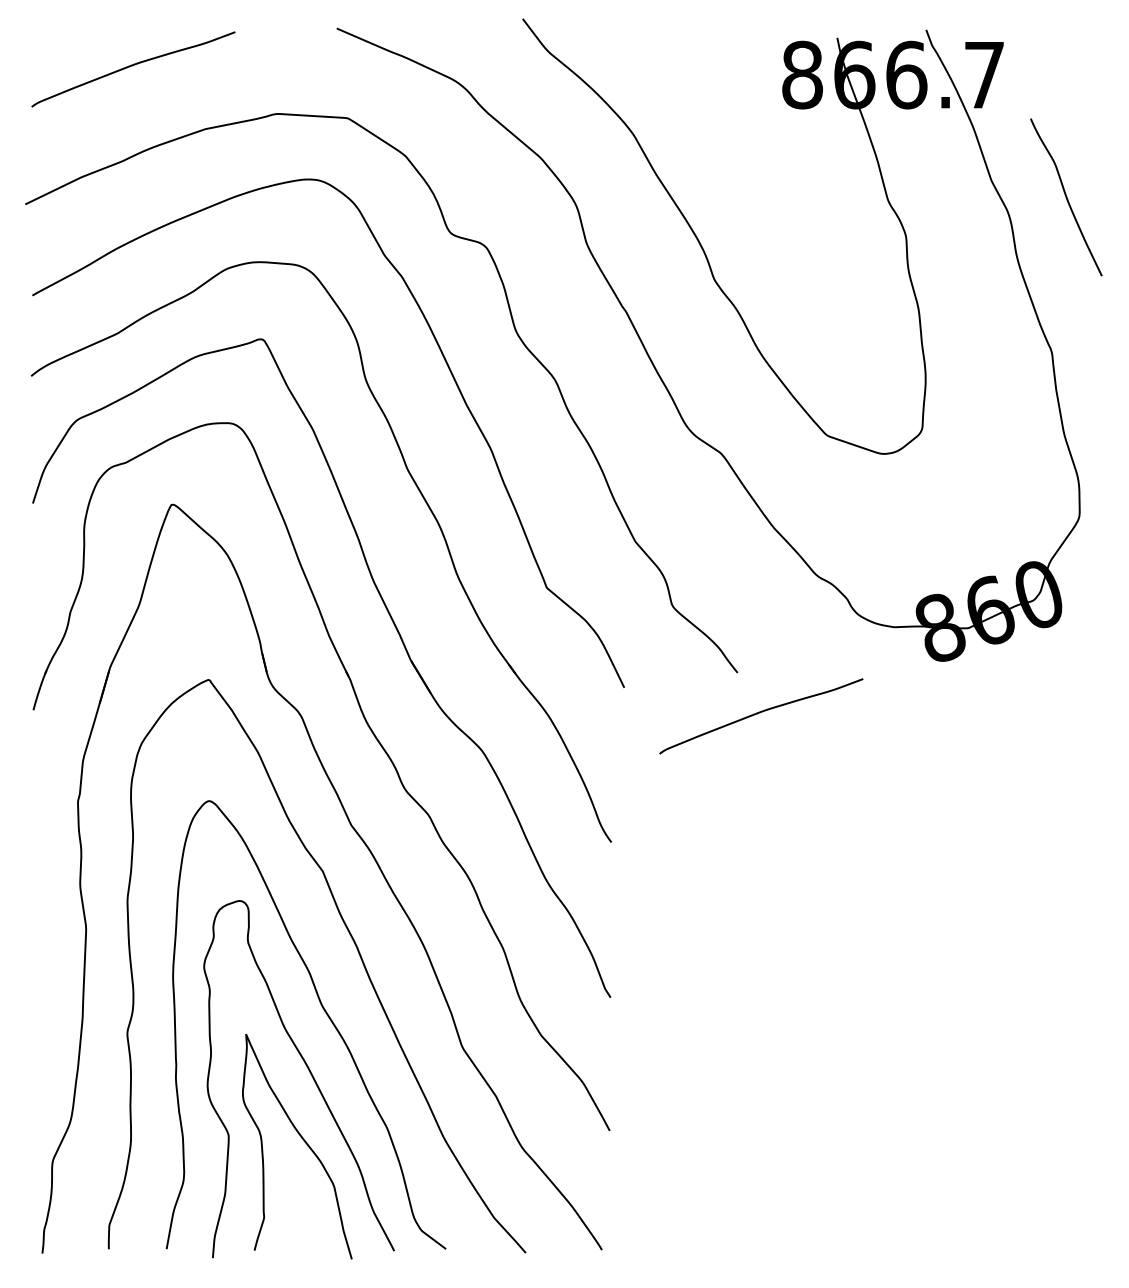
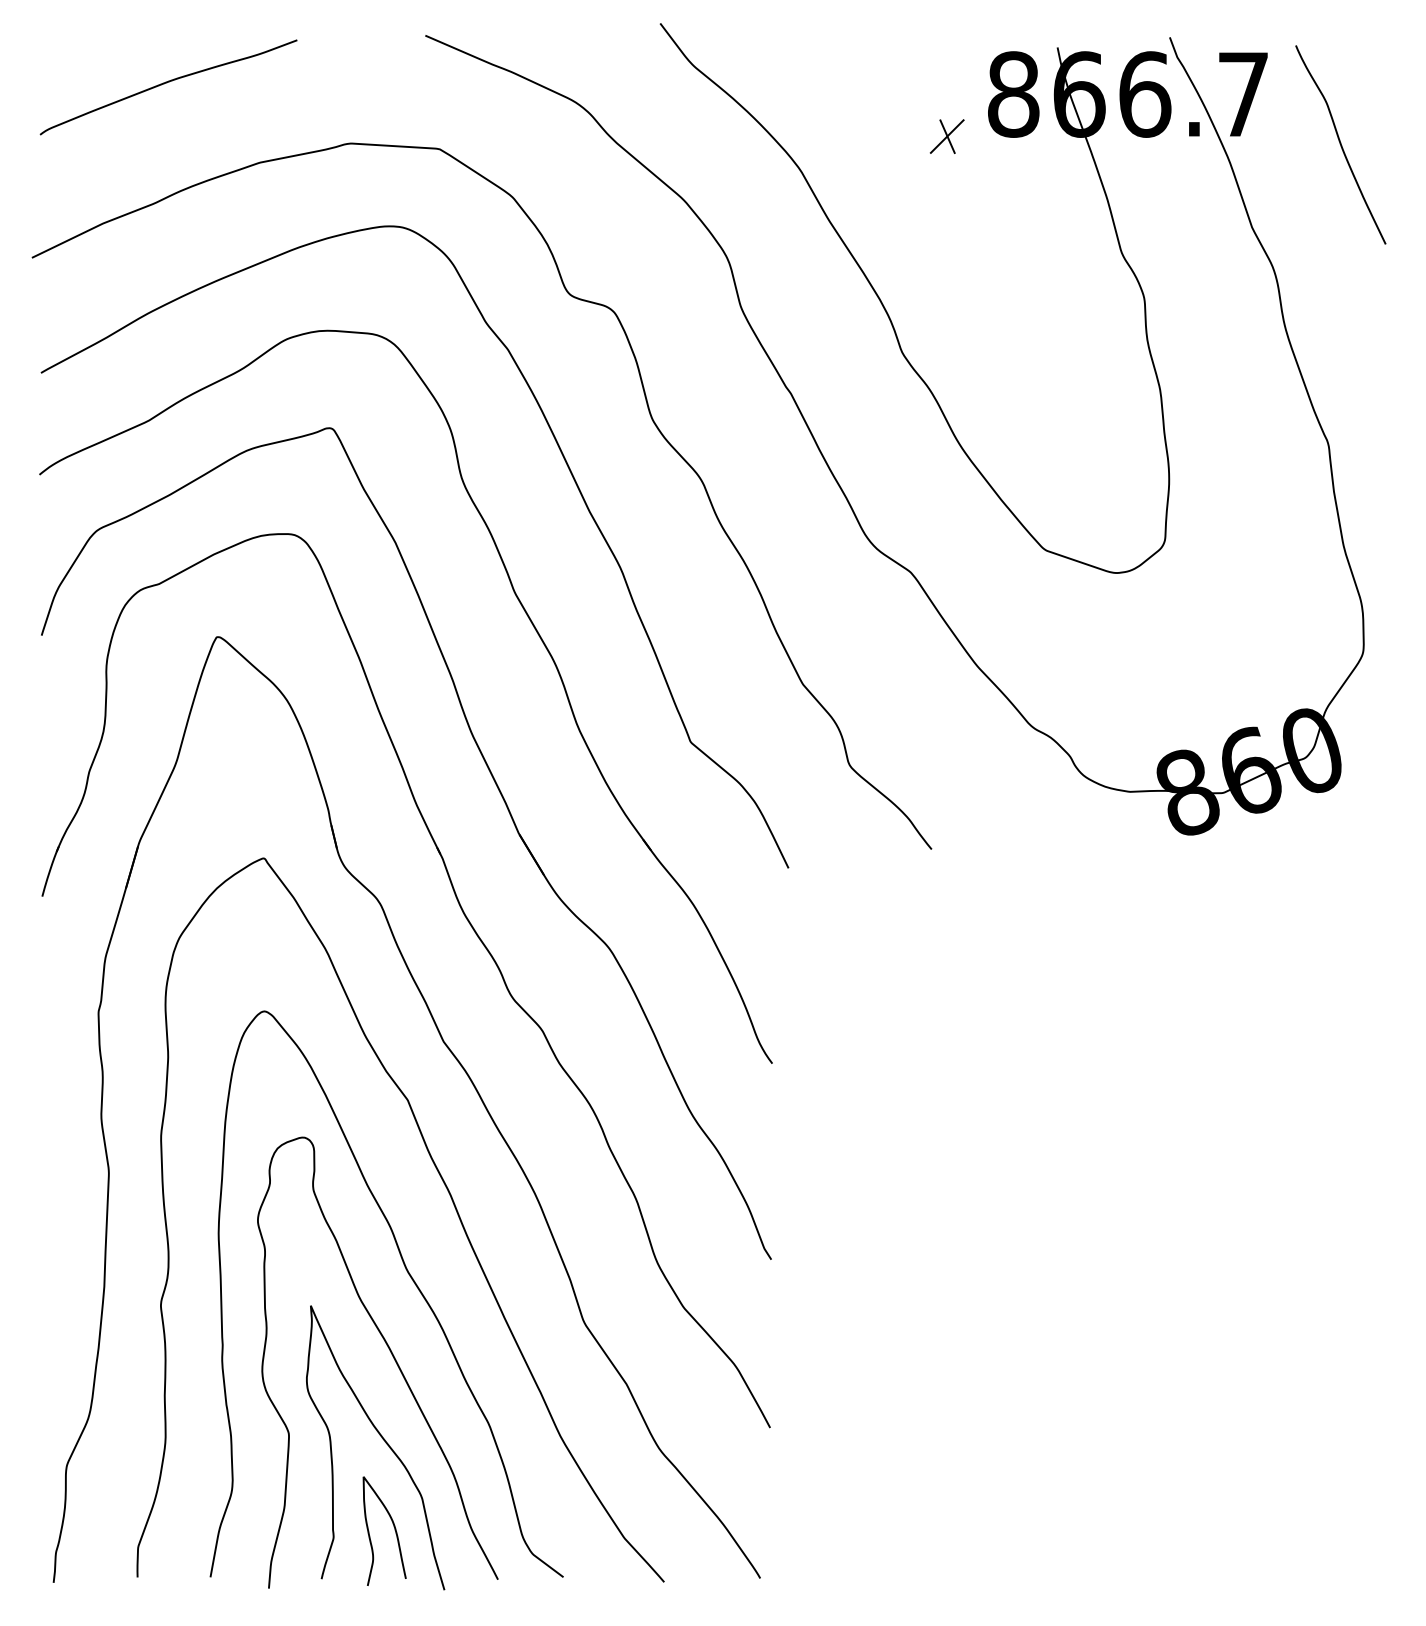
part: (749, 108) -> (946, 136), added
curve: (1066, 197) -> (1340, 144), moved
curve: (759, 713) -> (959, 900), removed
curve: (311, 1208) -> (393, 1526), added

